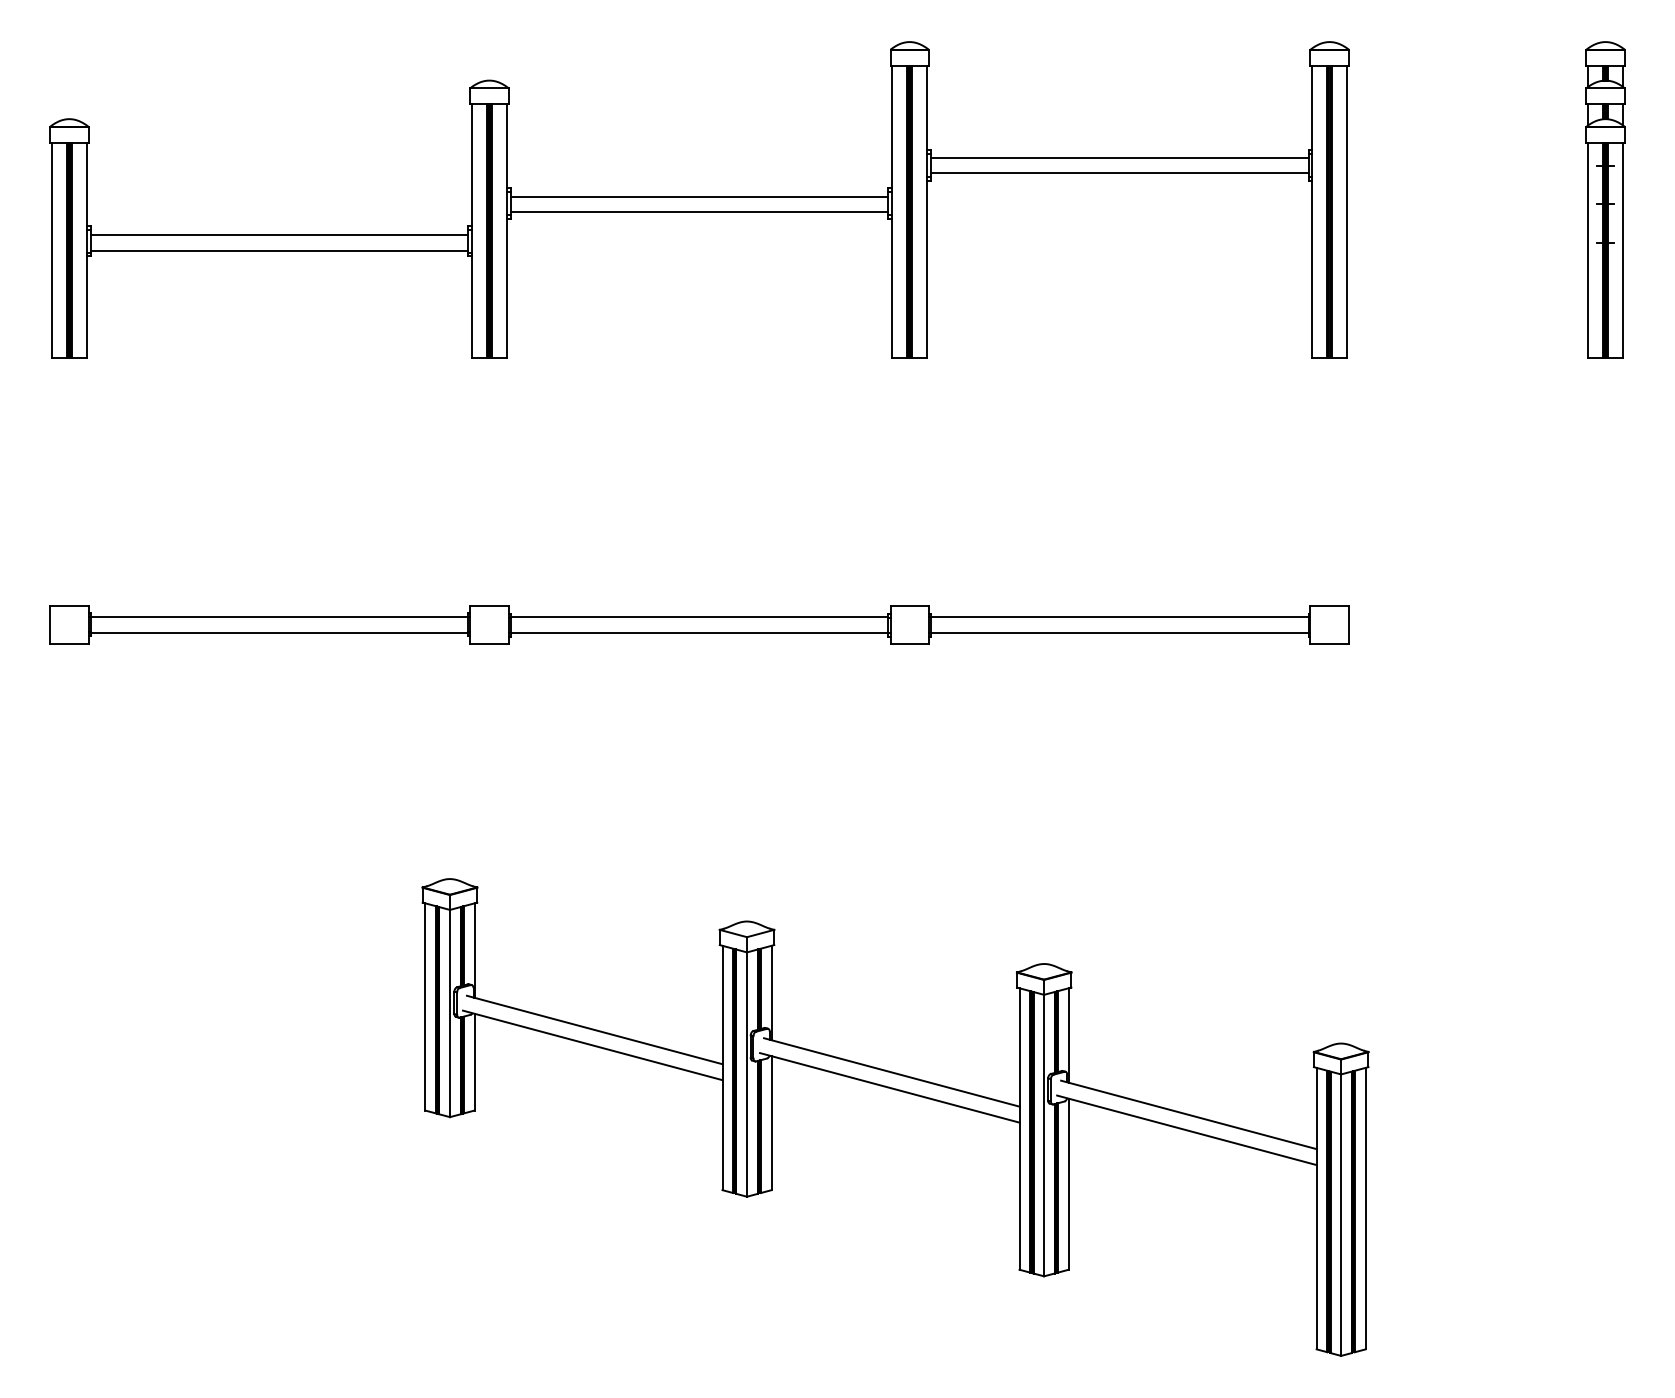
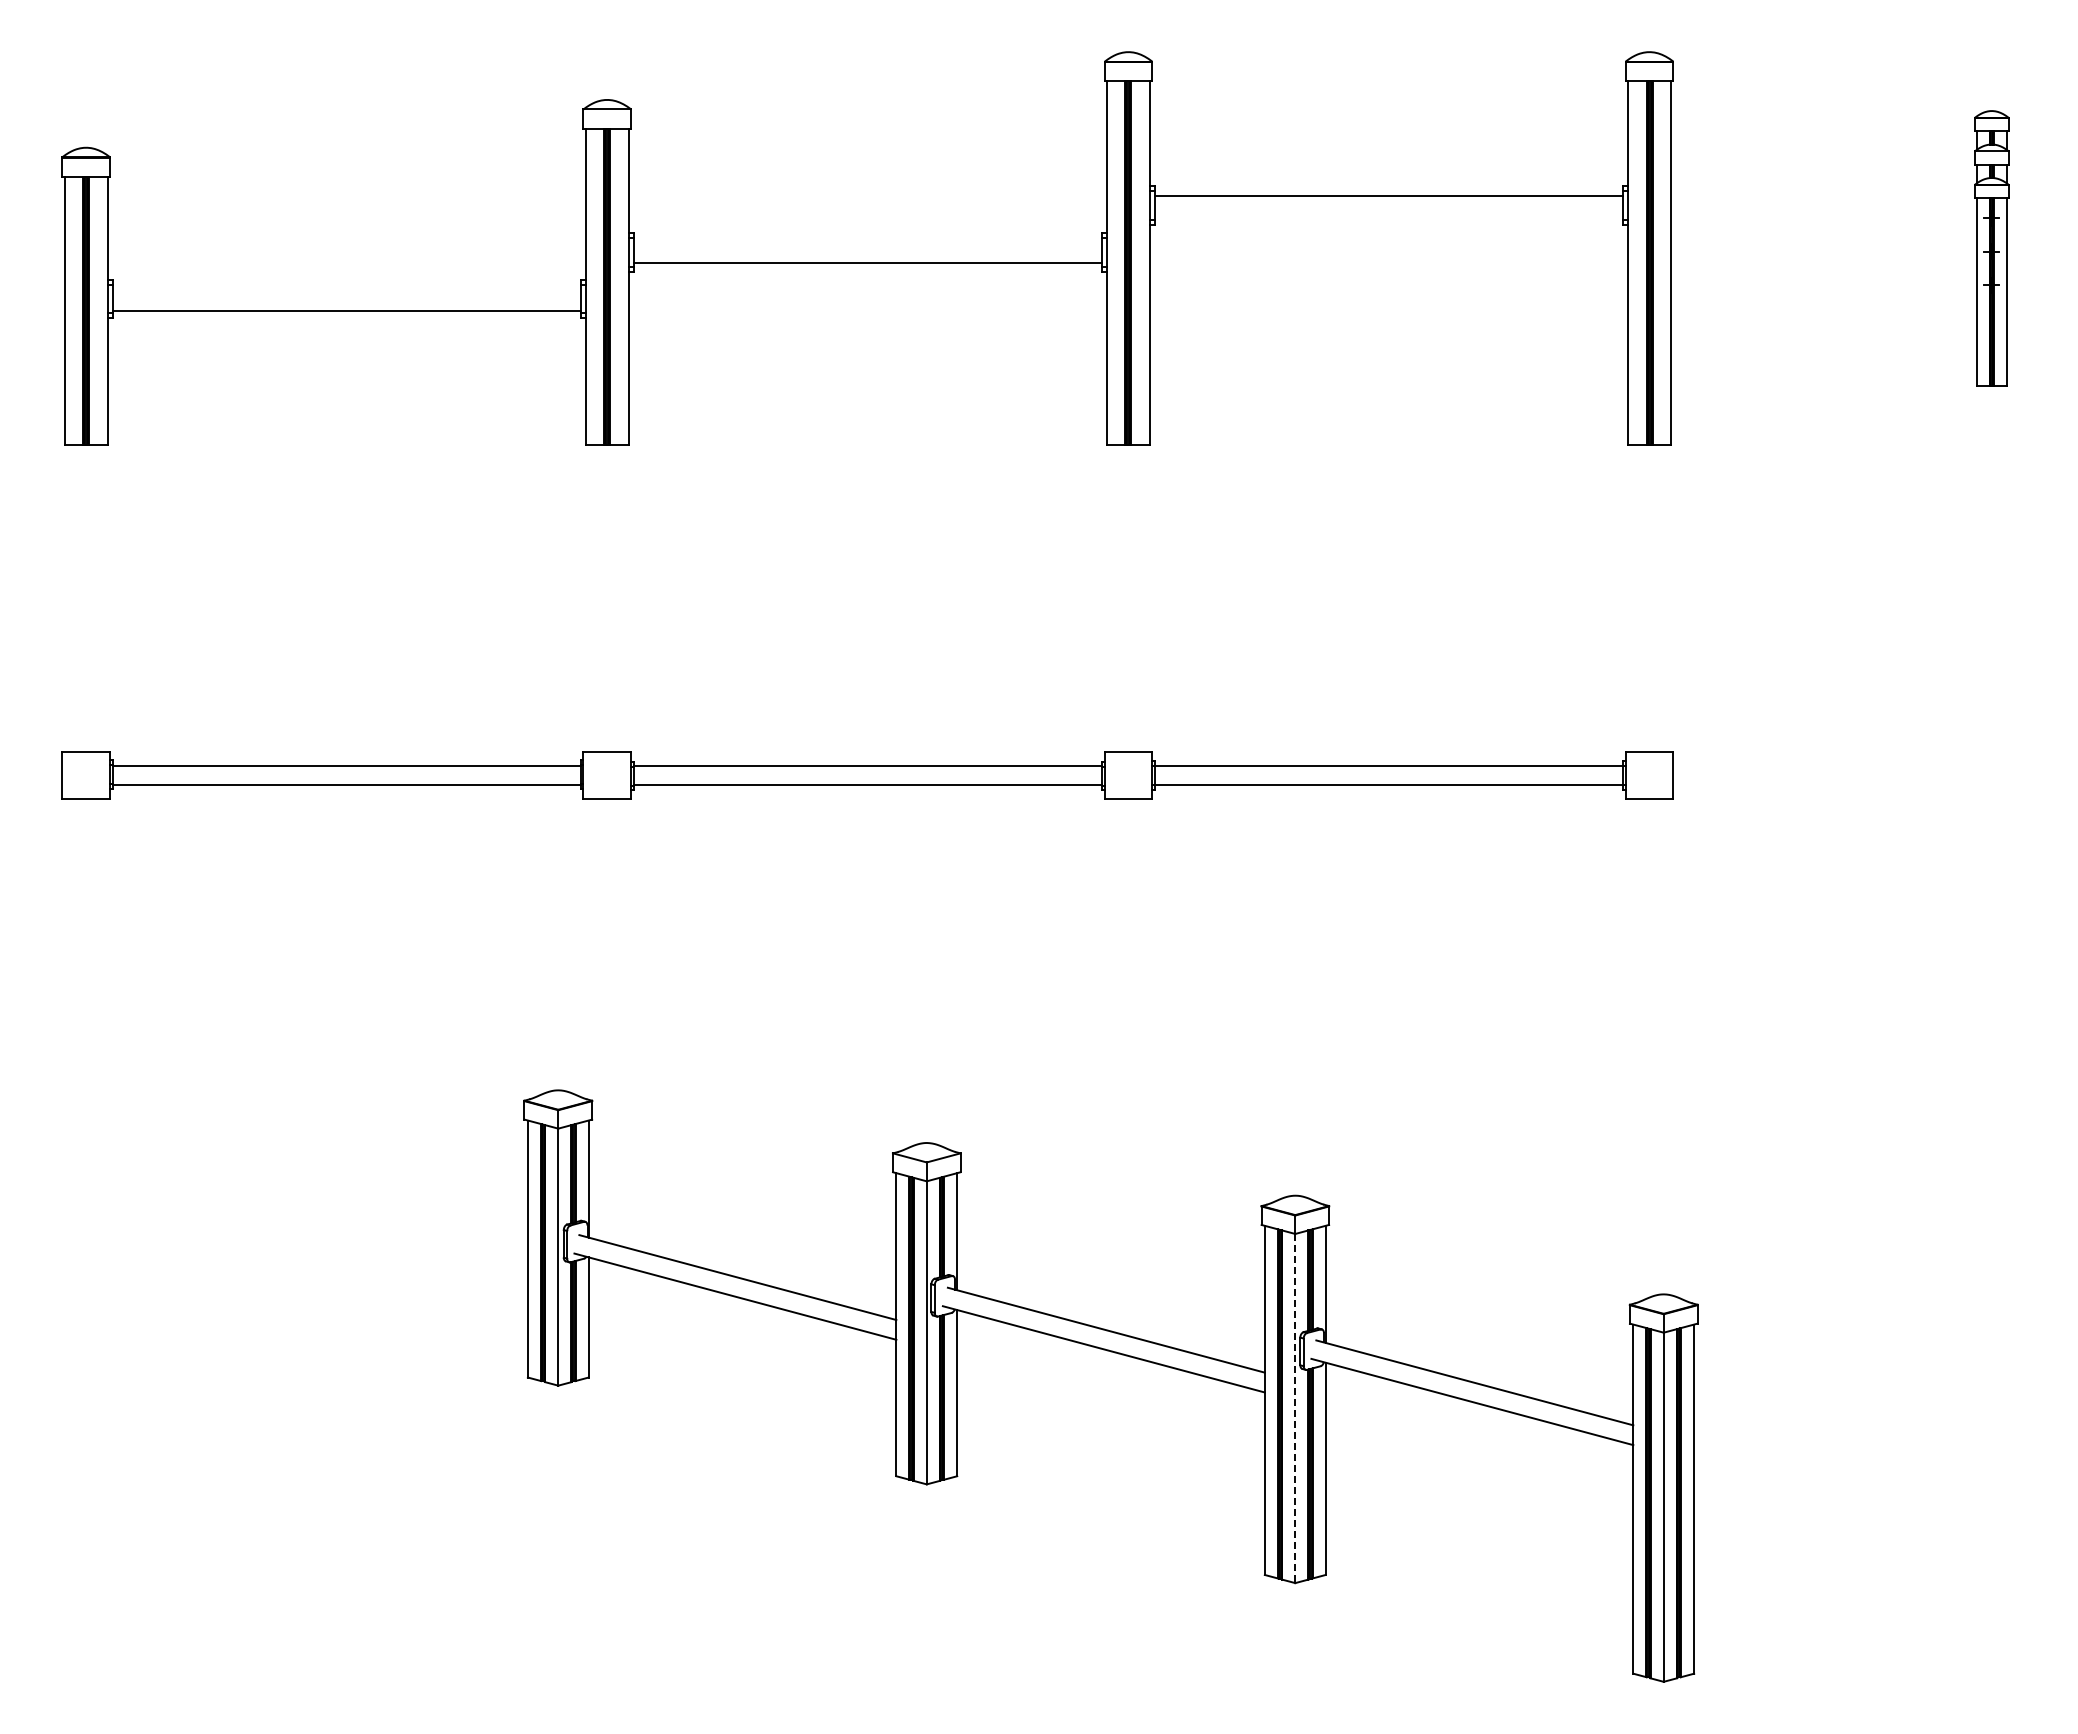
line: (1119, 173) -> (1388, 215), removed
line: (699, 196) -> (867, 243), removed
part: (1605, 200) -> (1991, 248), size x0.7
line: (279, 235) -> (346, 291), removed
line: (1044, 1135) -> (1295, 1408), solid -> dashed

